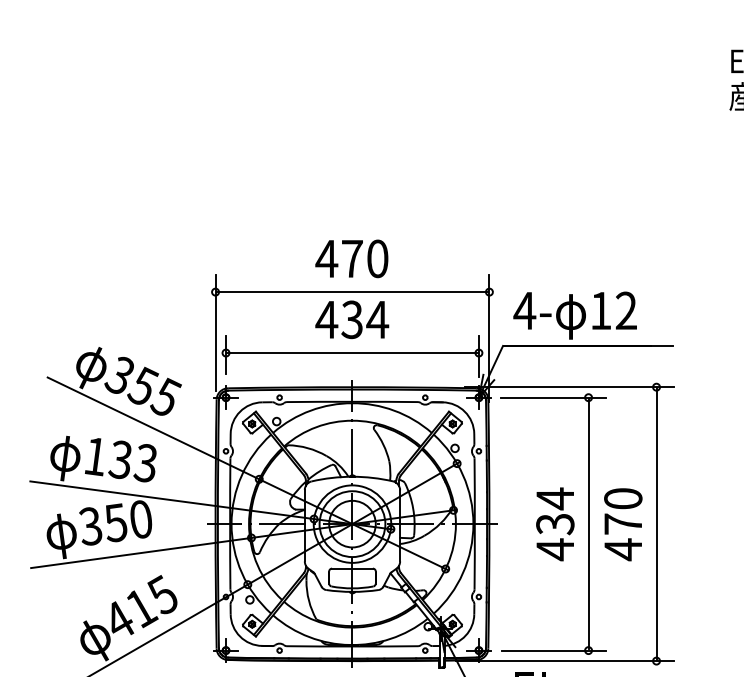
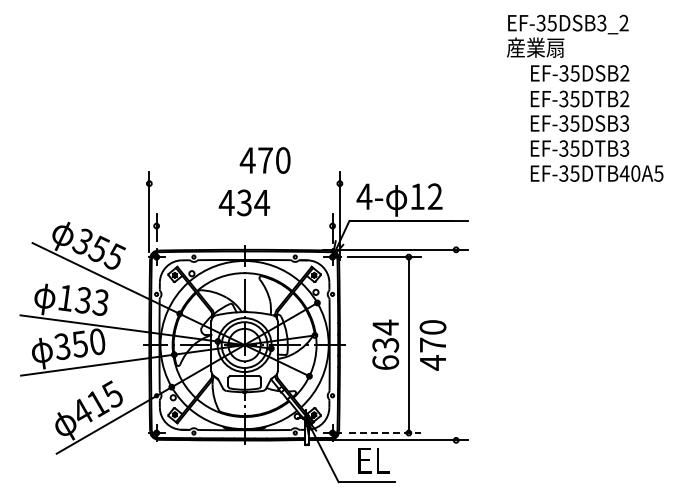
text: (350, 258) -> (264, 160), moved
line: (352, 291) -> (244, 183), removed
line: (352, 353) -> (244, 226), removed
line: (657, 523) -> (456, 344), removed
text: (554, 549) -> (385, 362), 434 -> 634
line: (554, 651) -> (385, 433), solid -> dashed

